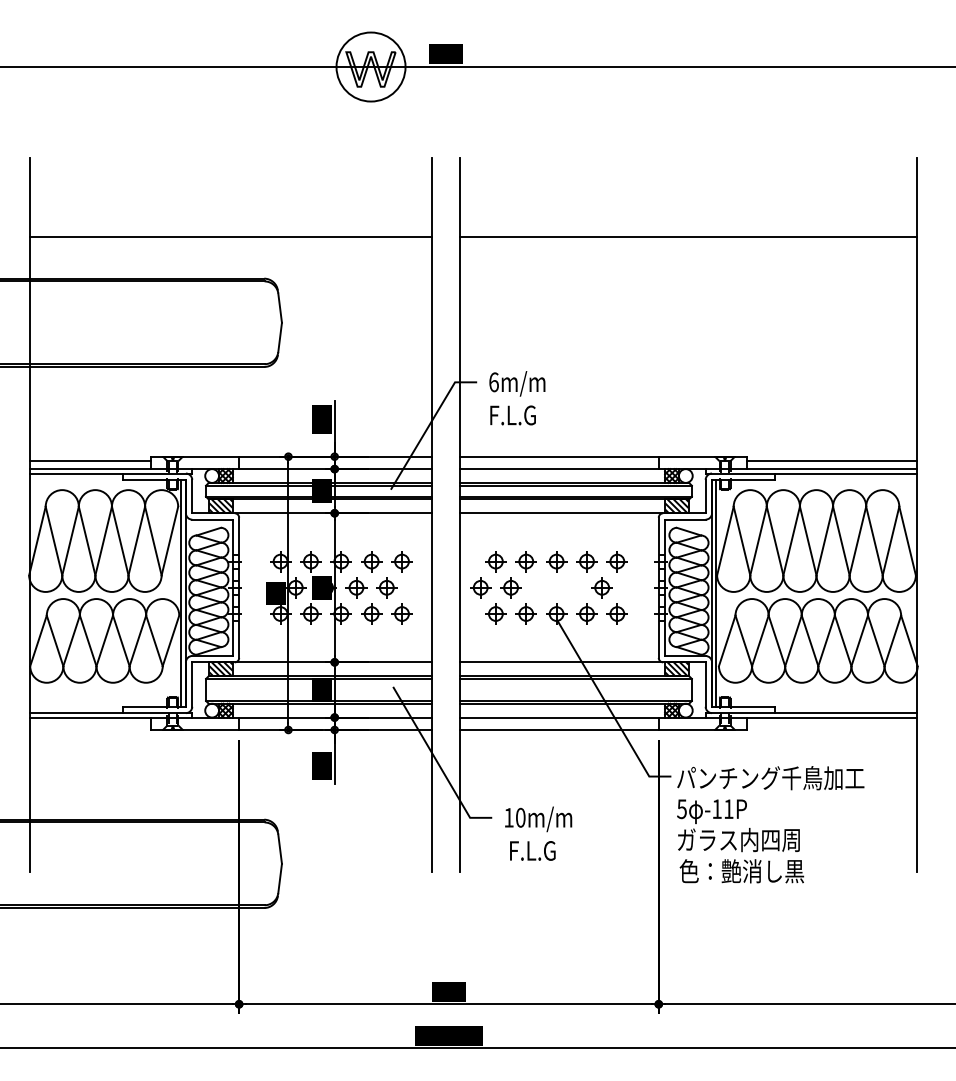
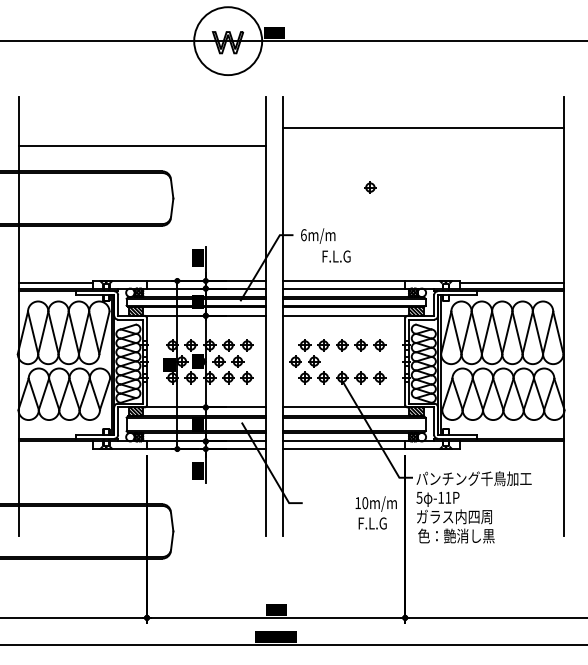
circle: (369, 65) -> (227, 40), size x1.6
line: (688, 236) -> (423, 127), moved
text: (512, 415) -> (336, 256), moved
part: (602, 587) -> (370, 187), moved
text: (537, 833) -> (375, 512), moved

